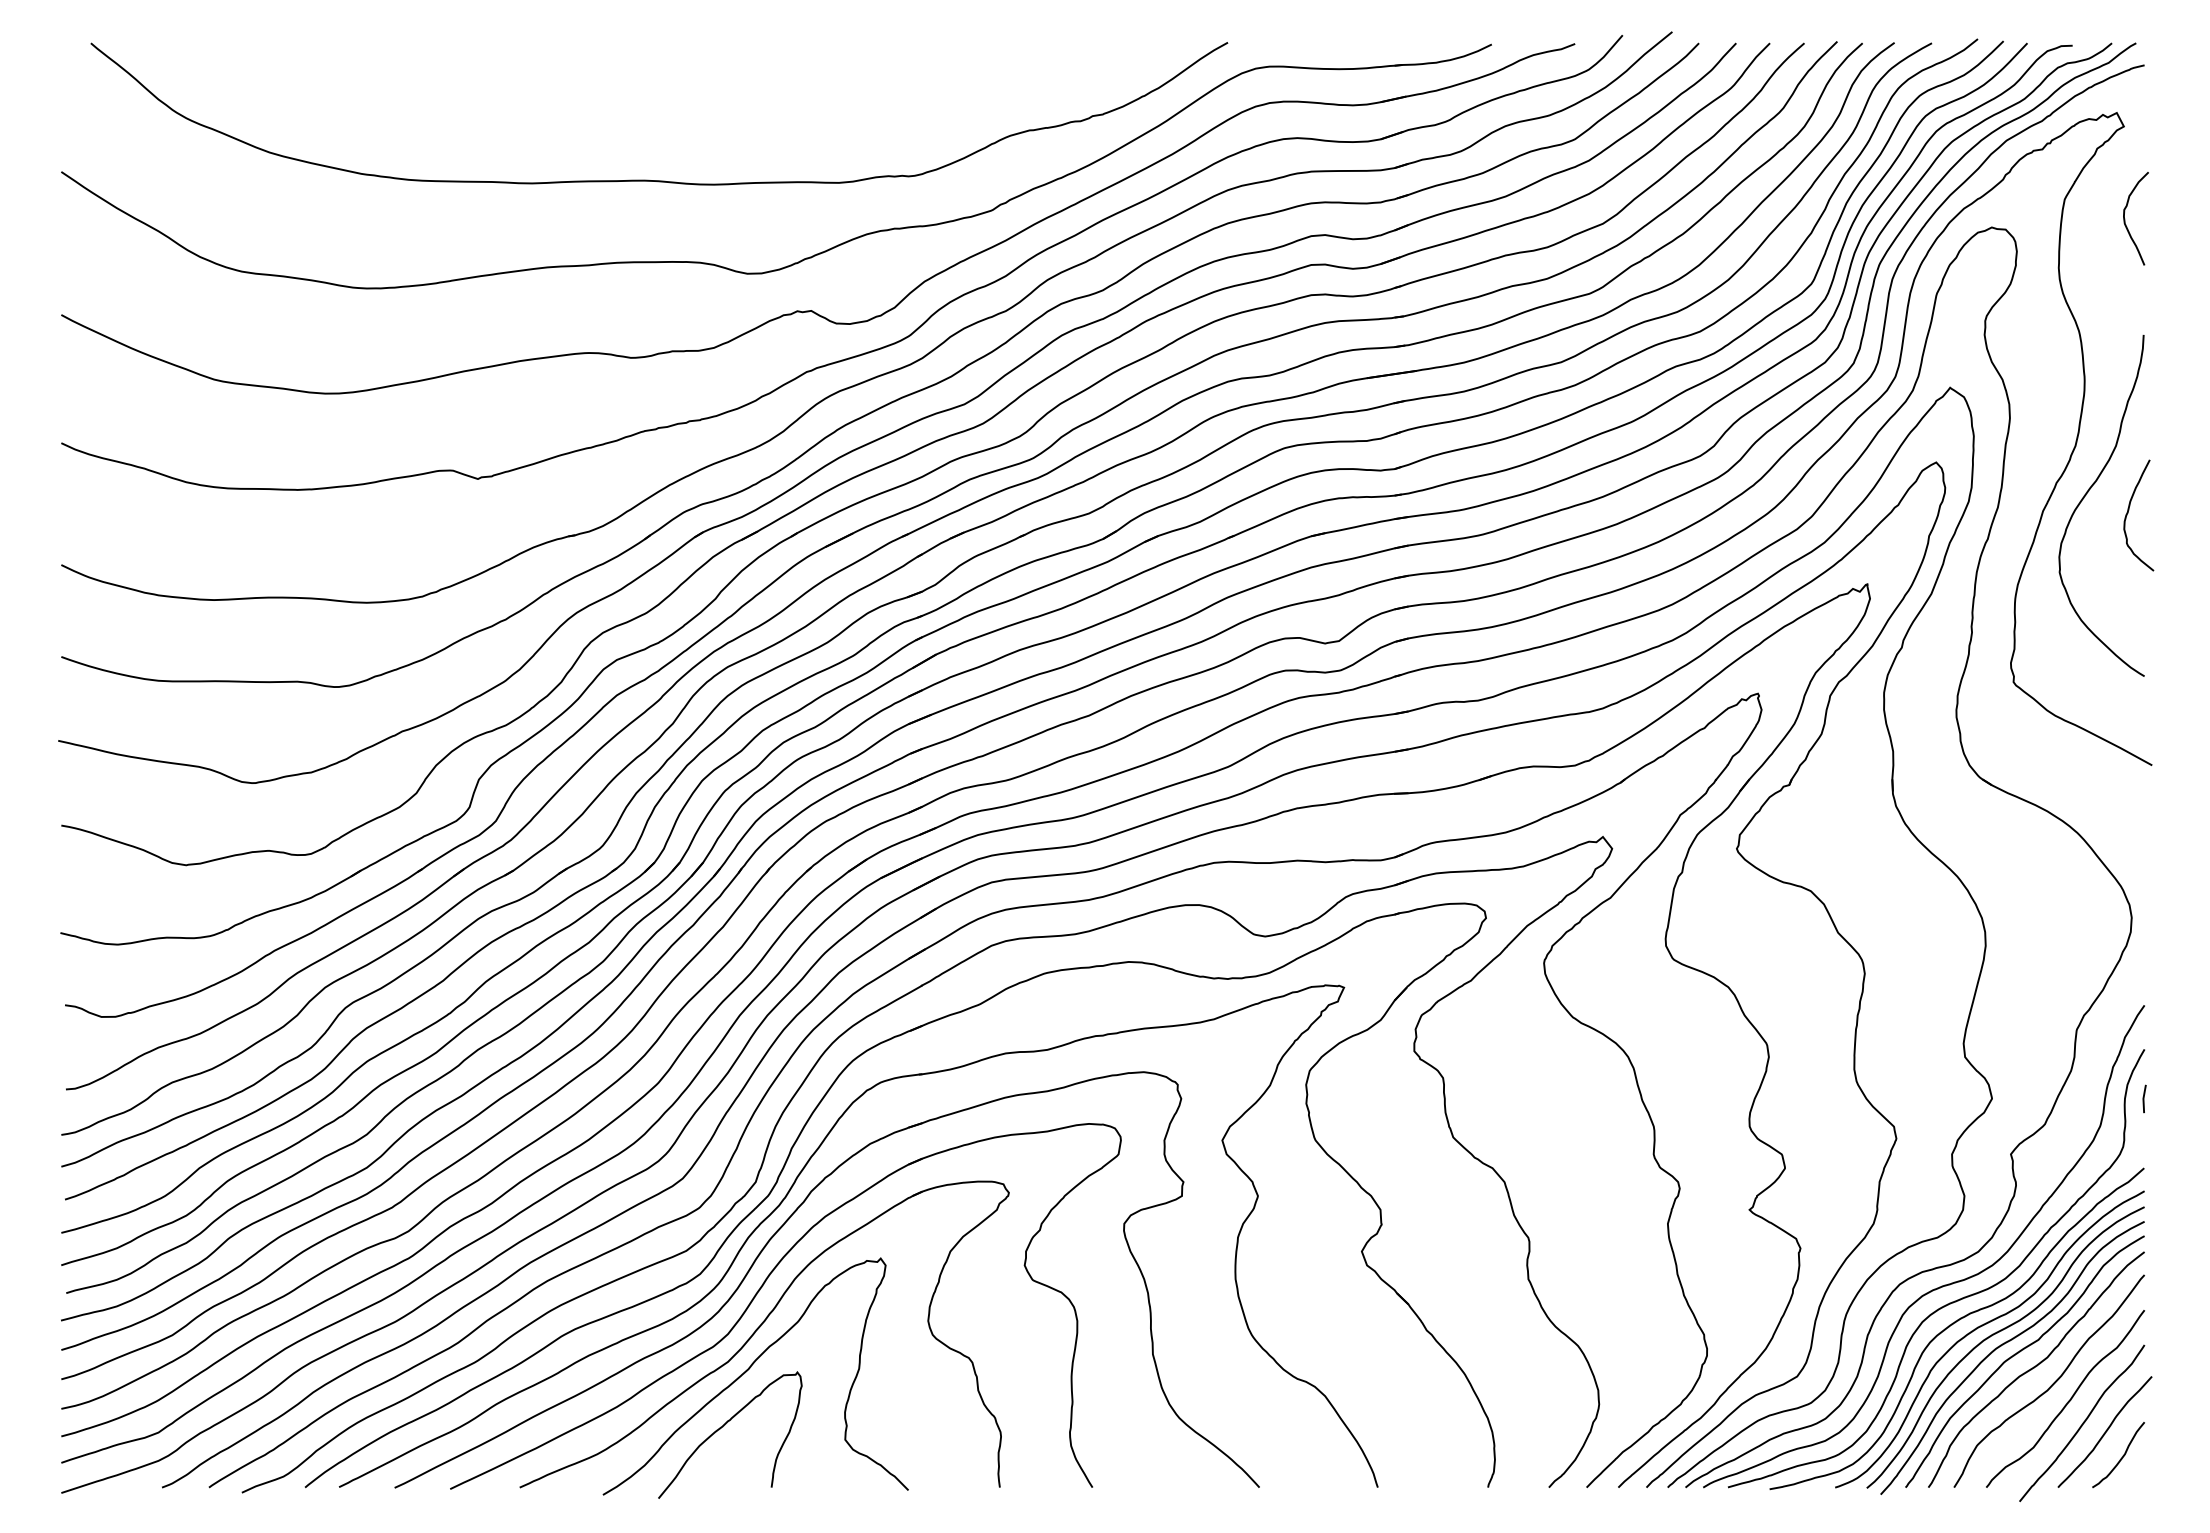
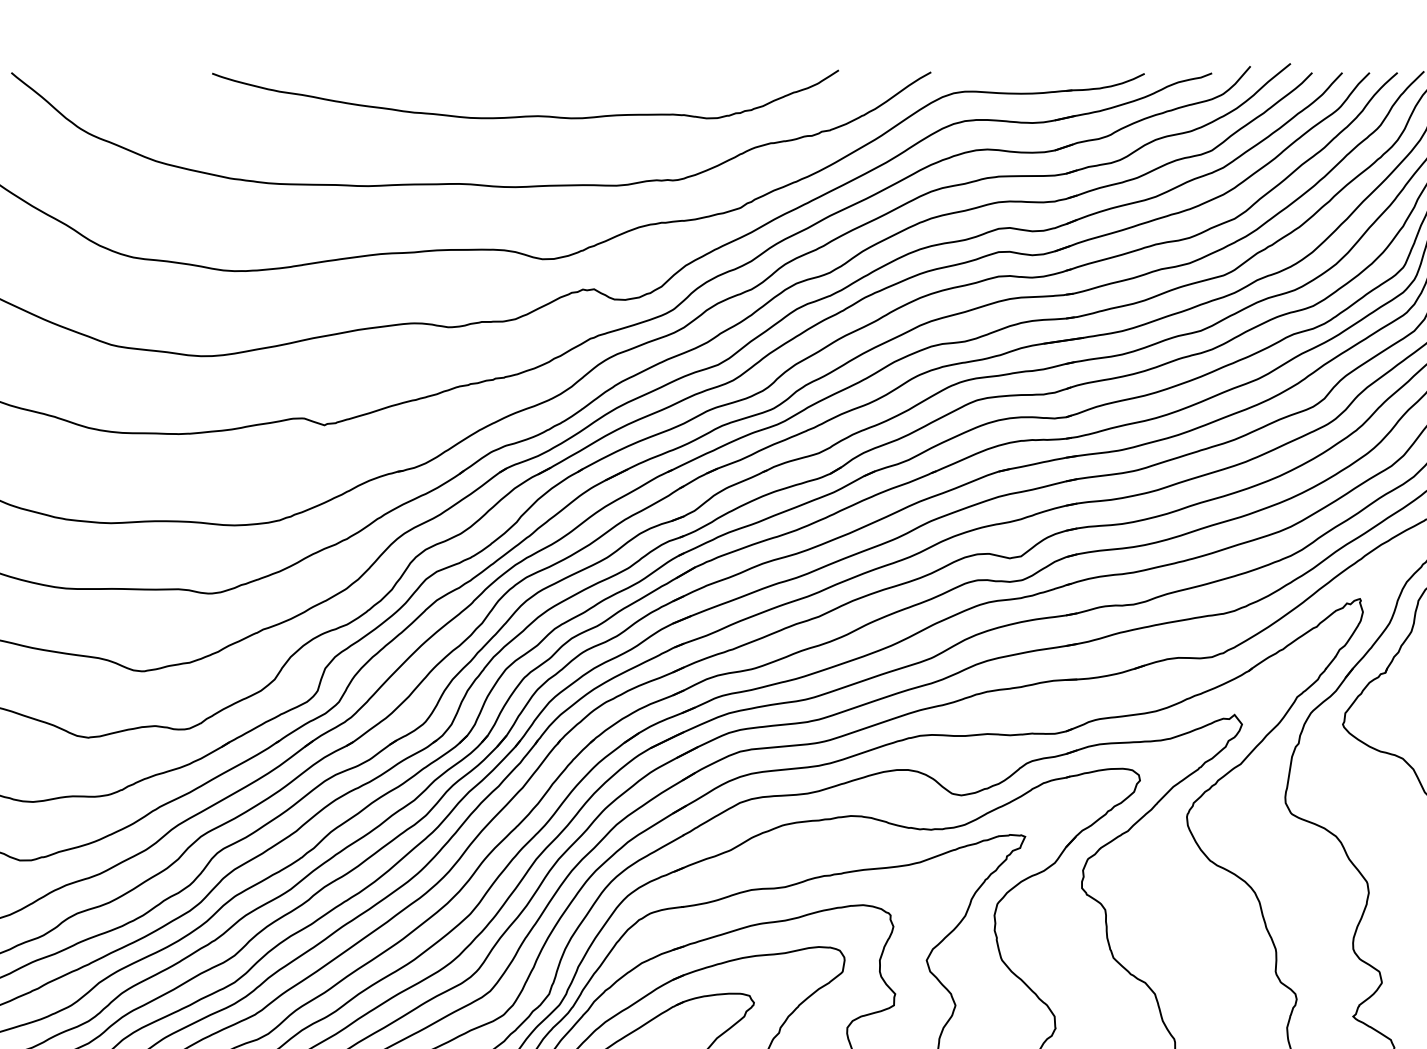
curve: (726, 96) -> (525, 115), added

